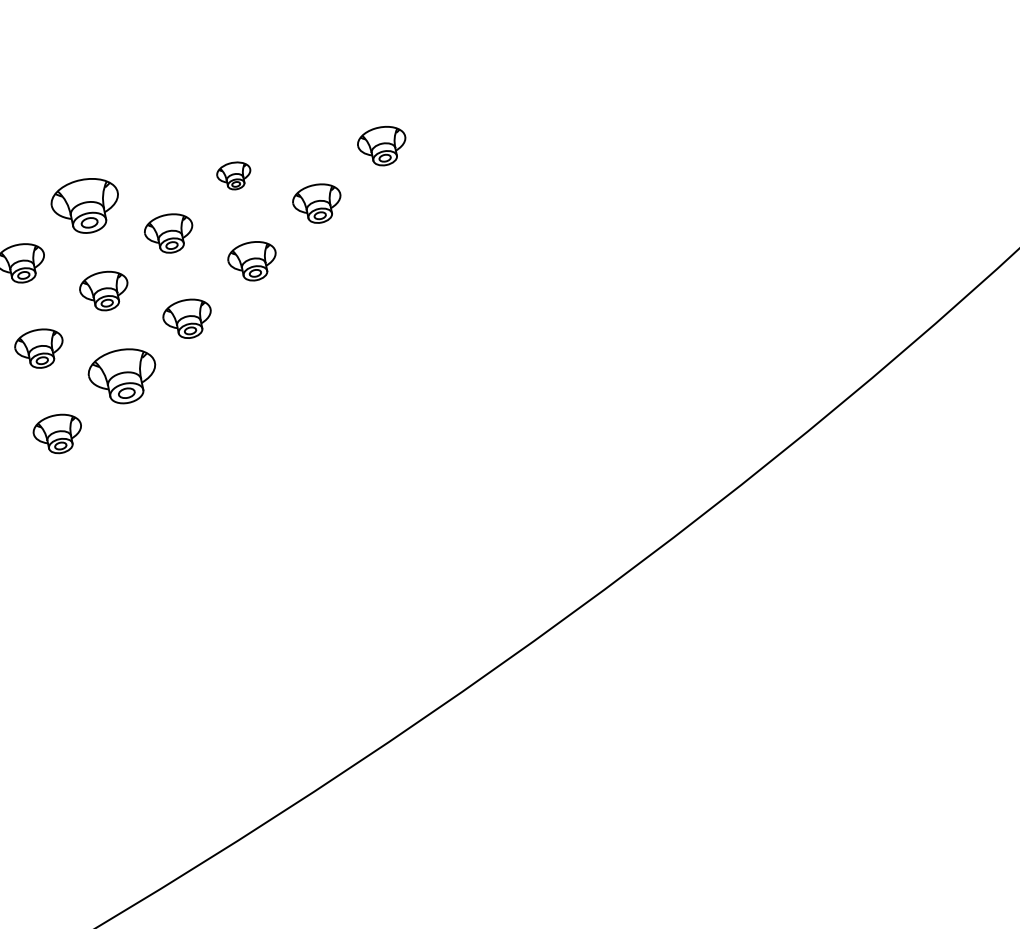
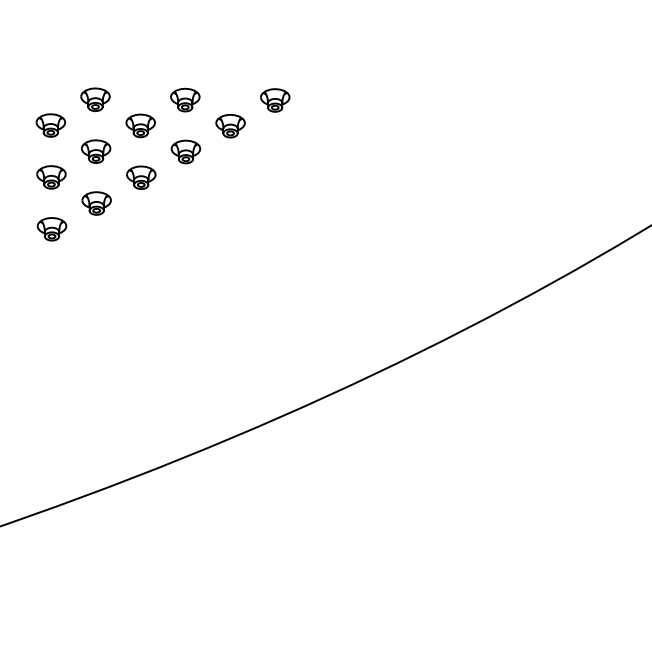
part: (234, 175) -> (185, 99), size x1.43
part: (86, 205) -> (95, 99), size x0.71
part: (122, 376) -> (96, 203), size x0.71

